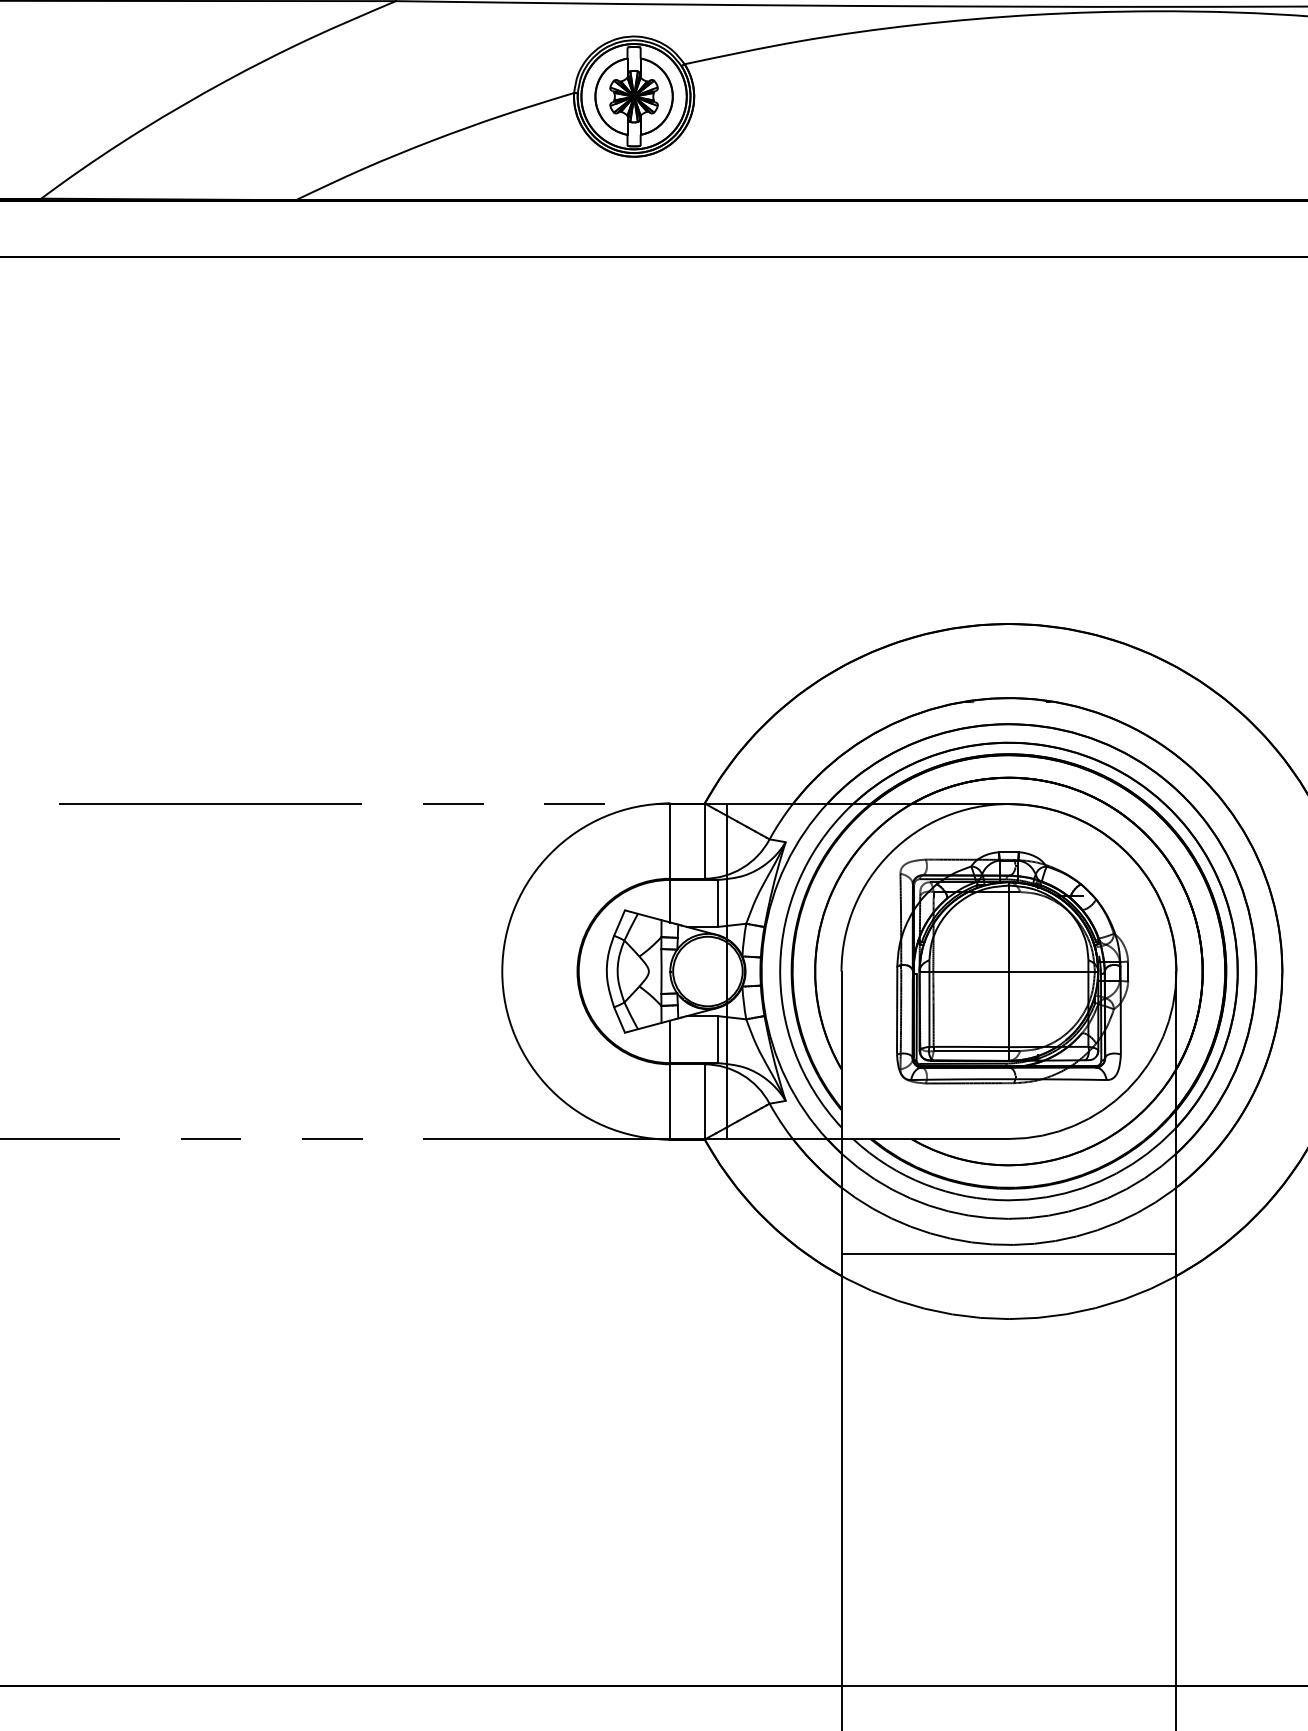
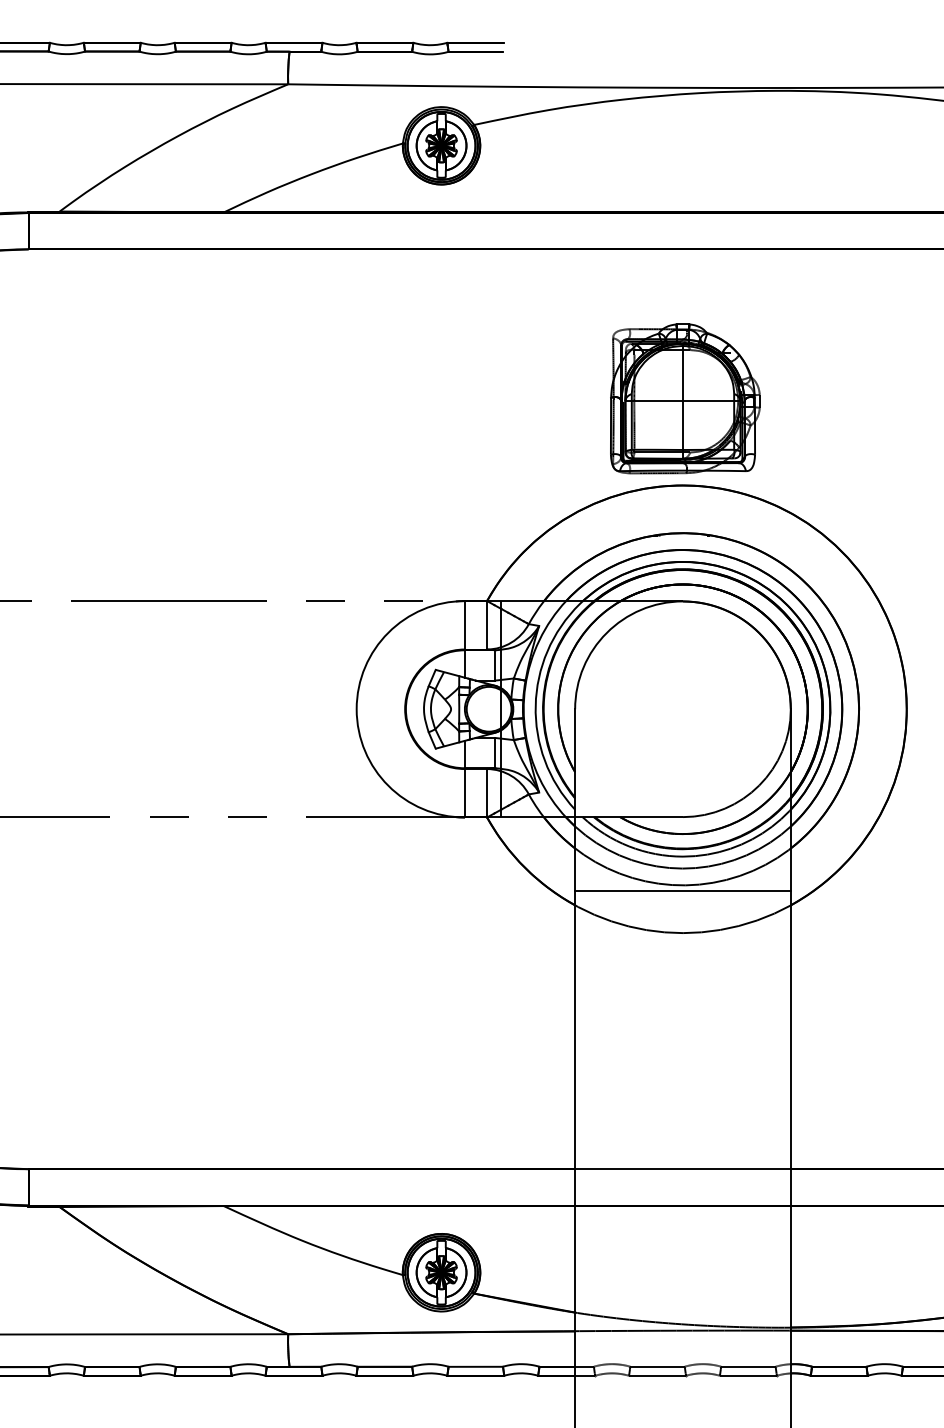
part: (1012, 967) -> (685, 398), moved

